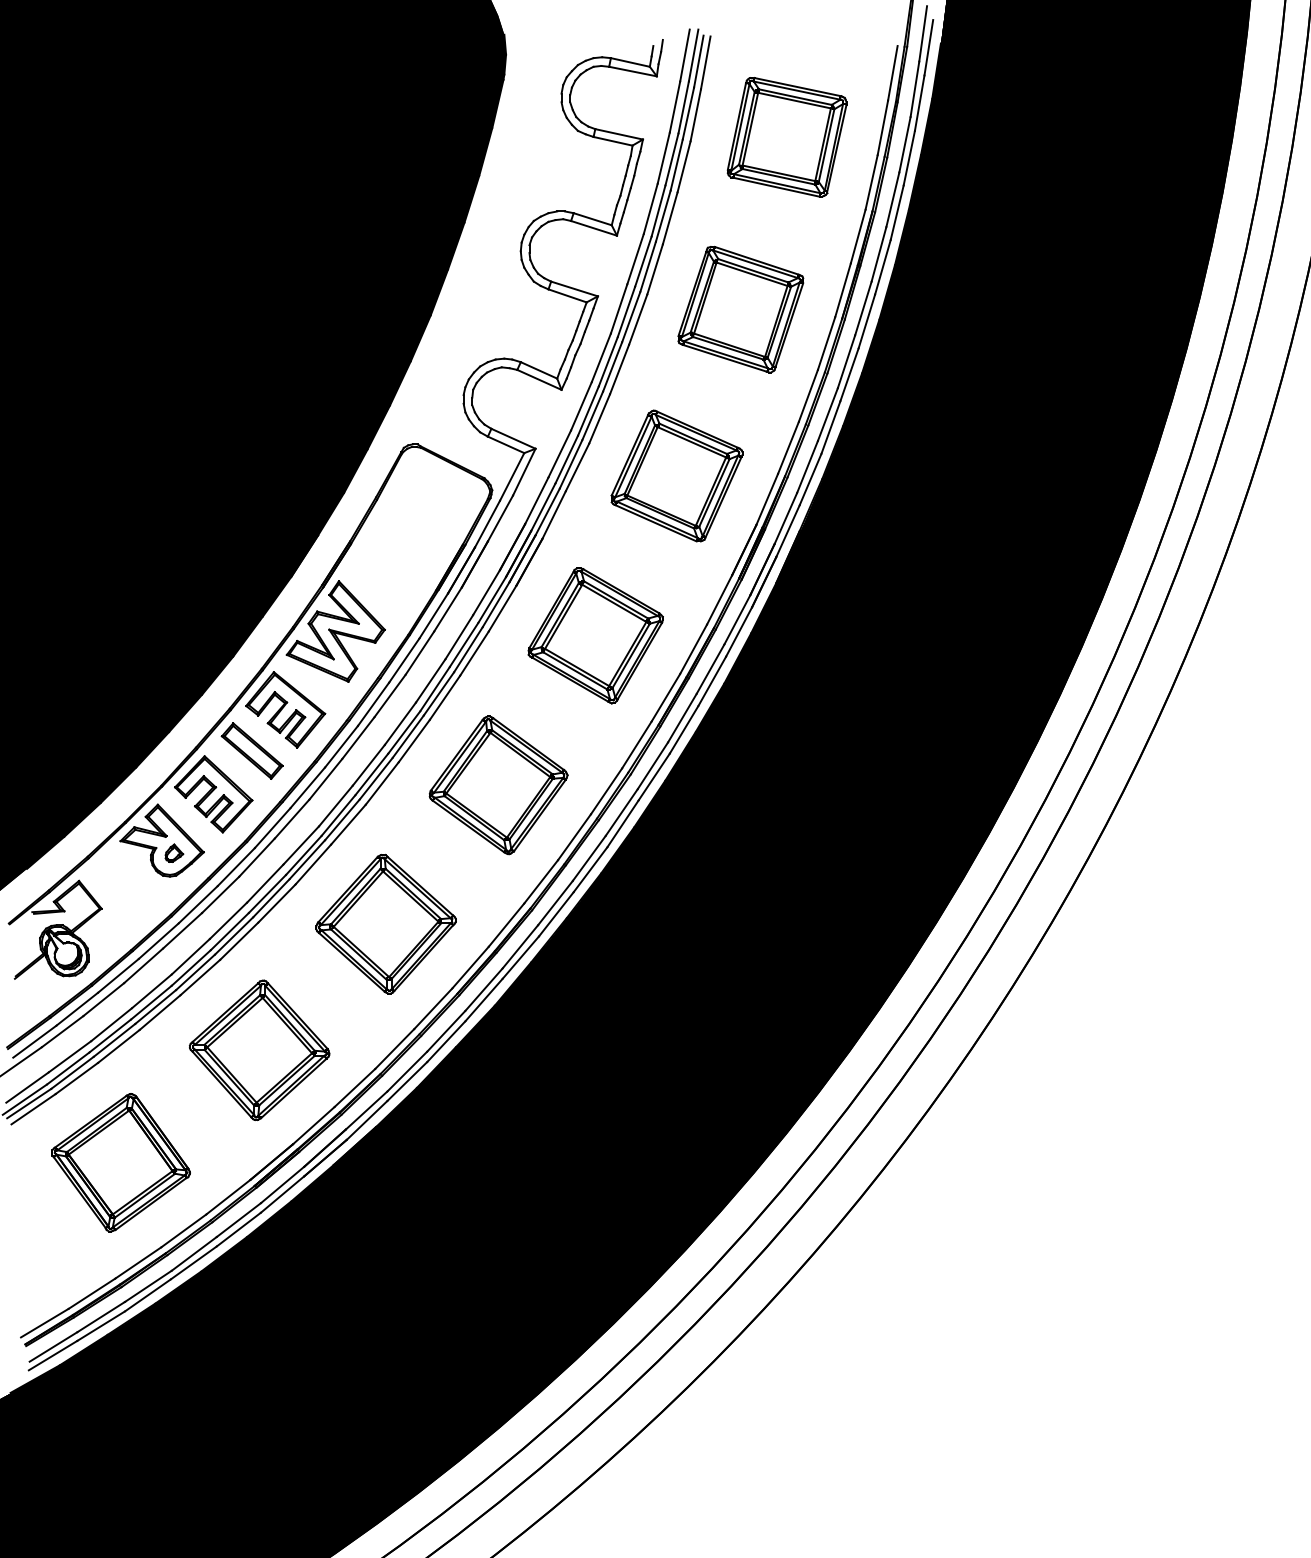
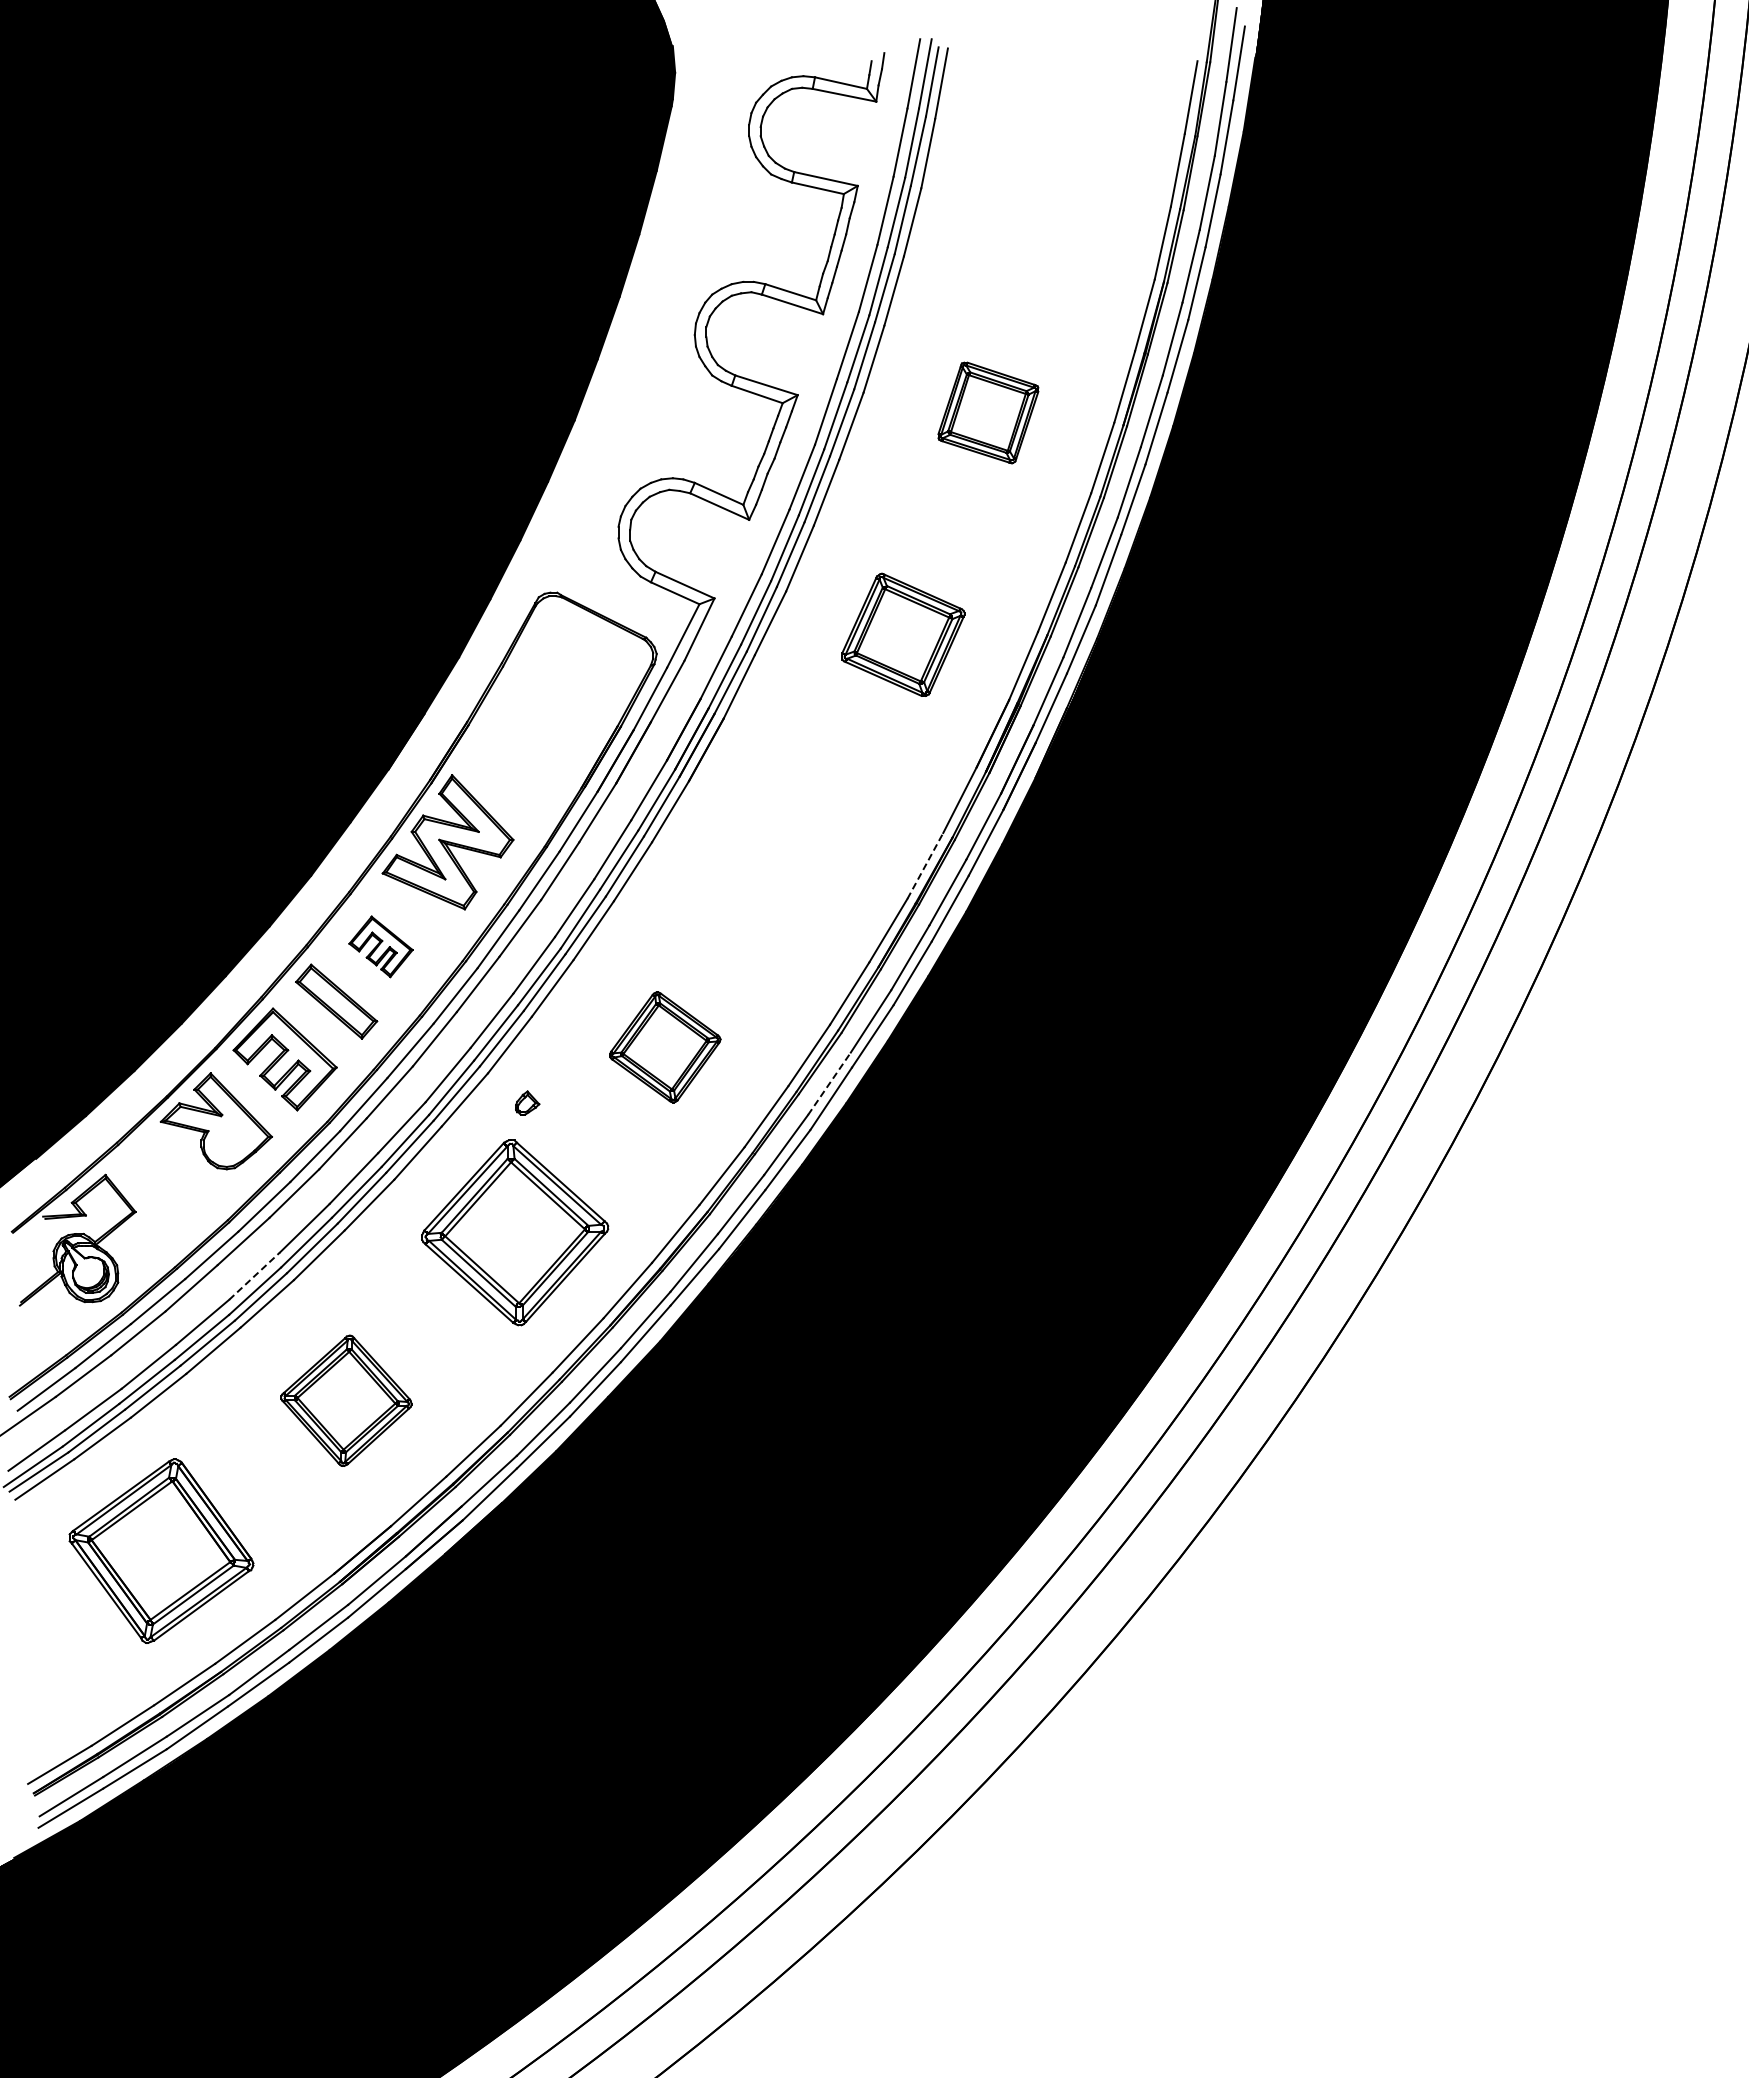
part: (787, 136) -> (1050, 182), removed
part: (740, 309) -> (988, 412), size x0.6
part: (677, 475) -> (903, 634), size x0.7
part: (595, 635) -> (794, 847), removed
line: (693, 648) -> (925, 865), solid -> dashed
part: (285, 709) -> (380, 946), size x0.6
part: (498, 785) -> (665, 1047), size x0.6
line: (621, 812) -> (829, 1083), solid -> dashed
part: (174, 852) -> (527, 1102), moved
line: (190, 957) -> (254, 1276), solid -> dashed
part: (259, 1049) -> (346, 1400), size x0.7

